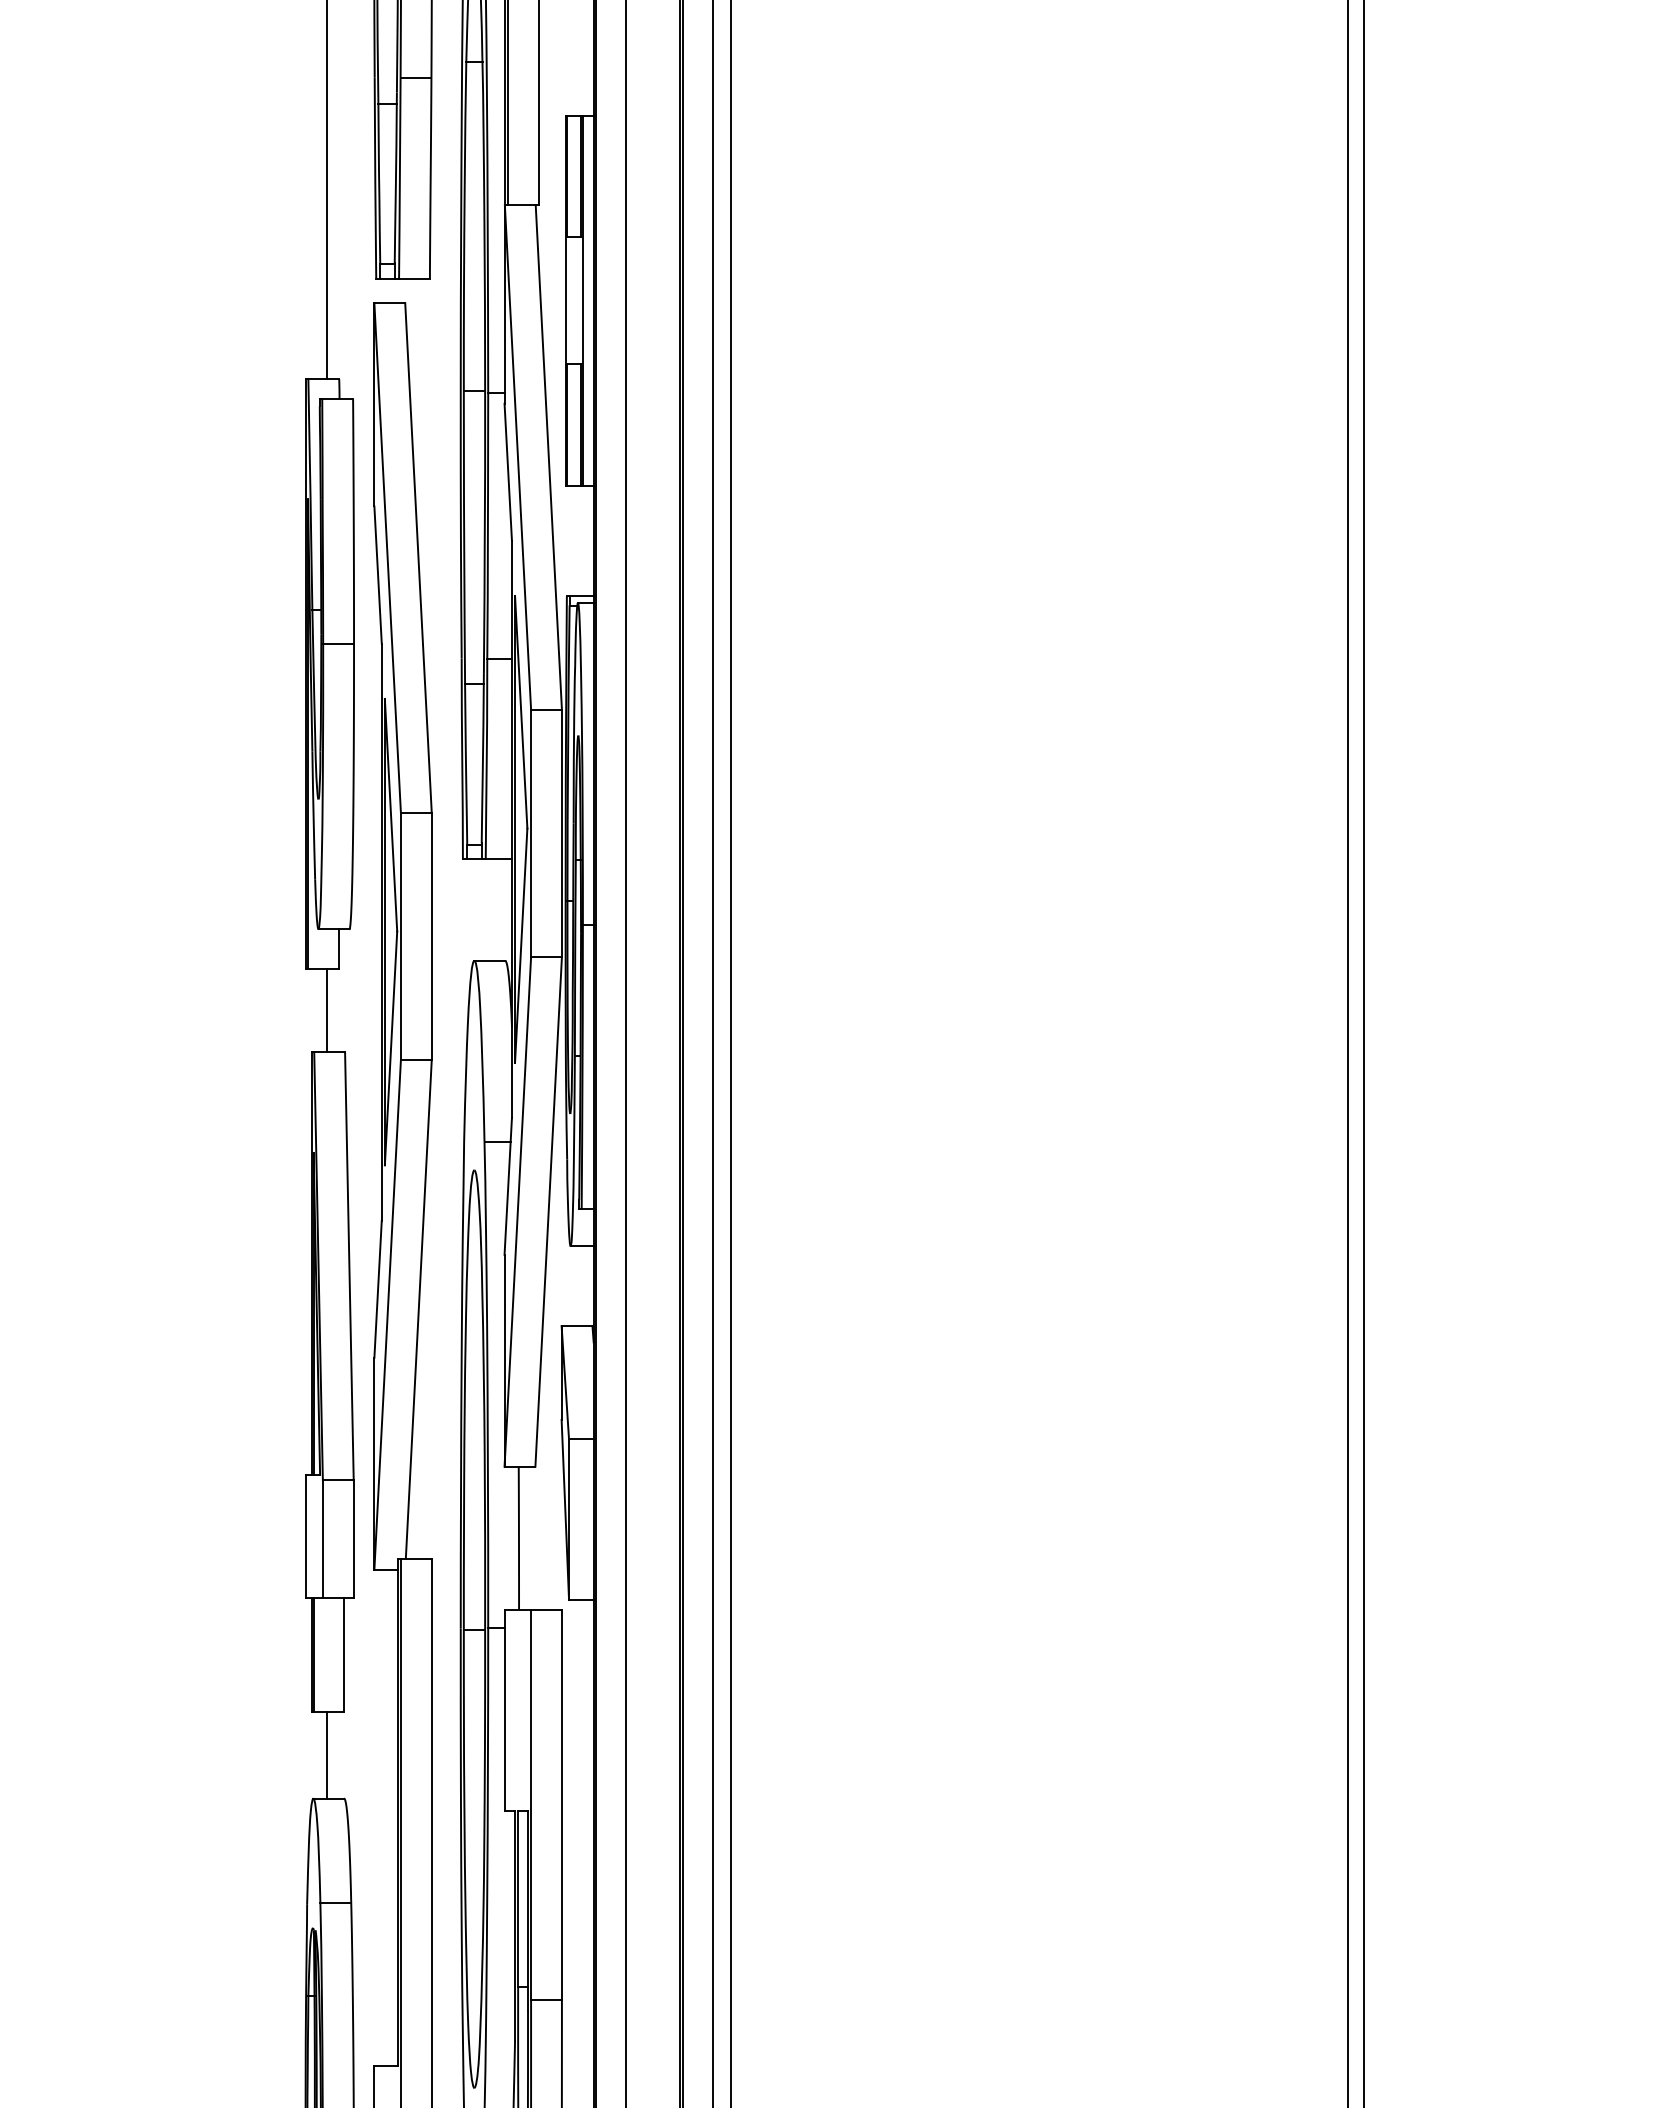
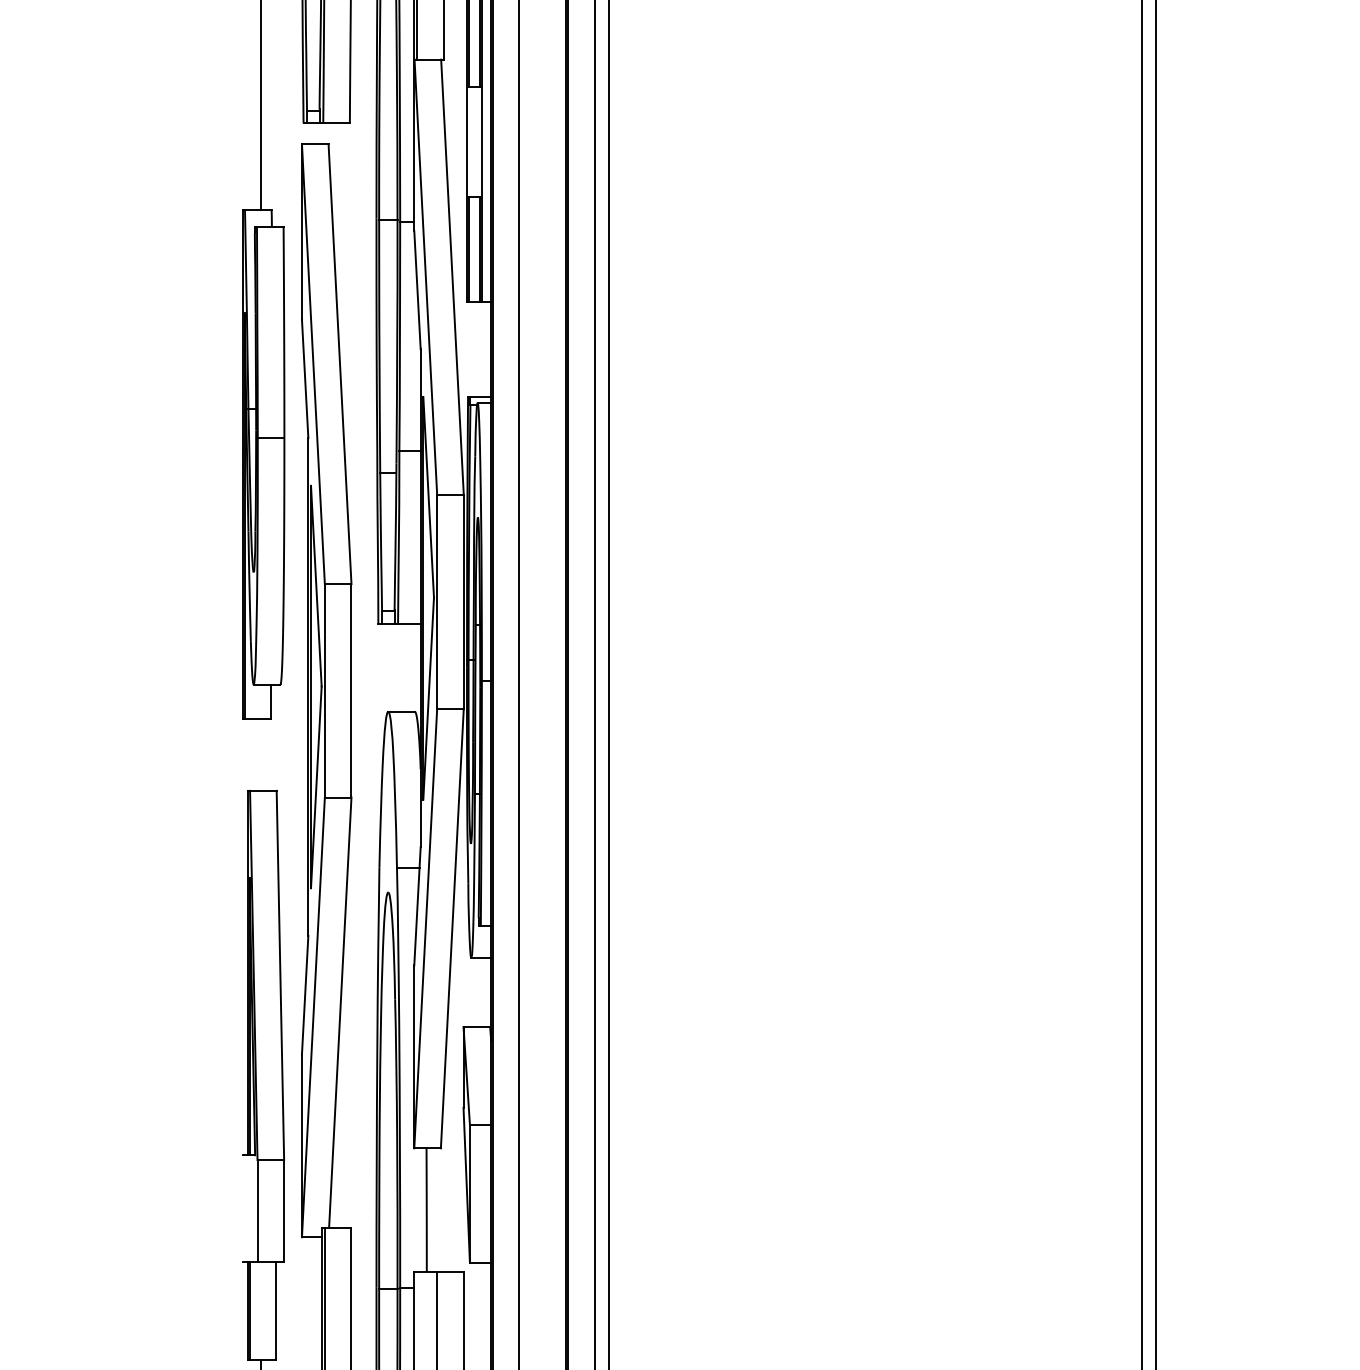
line: (326, 1010) -> (260, 754), removed
line: (306, 1536) -> (243, 1208), removed

